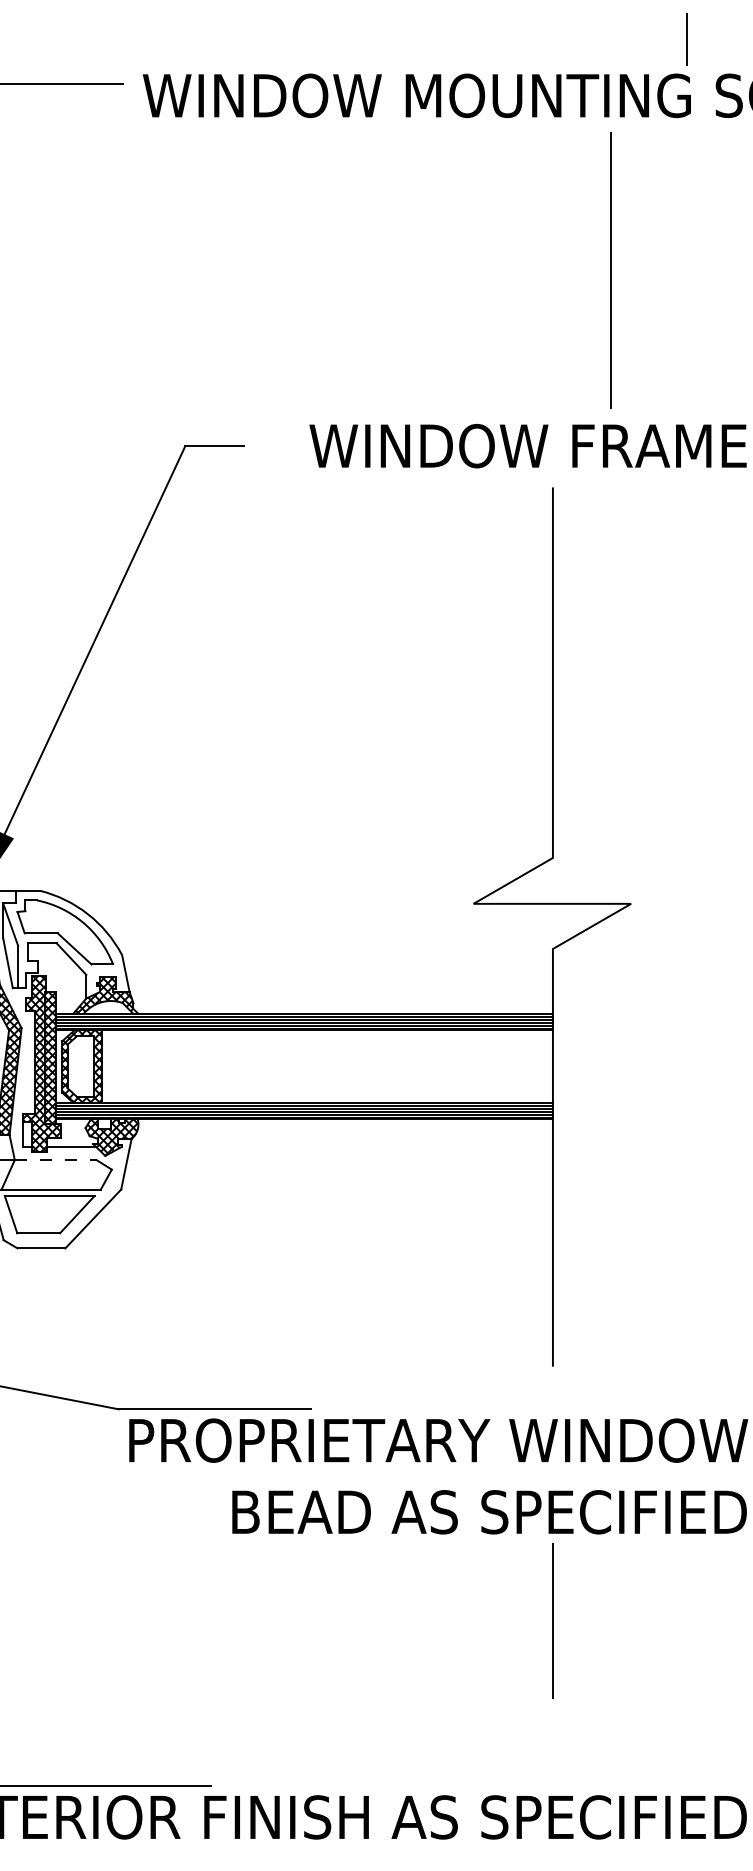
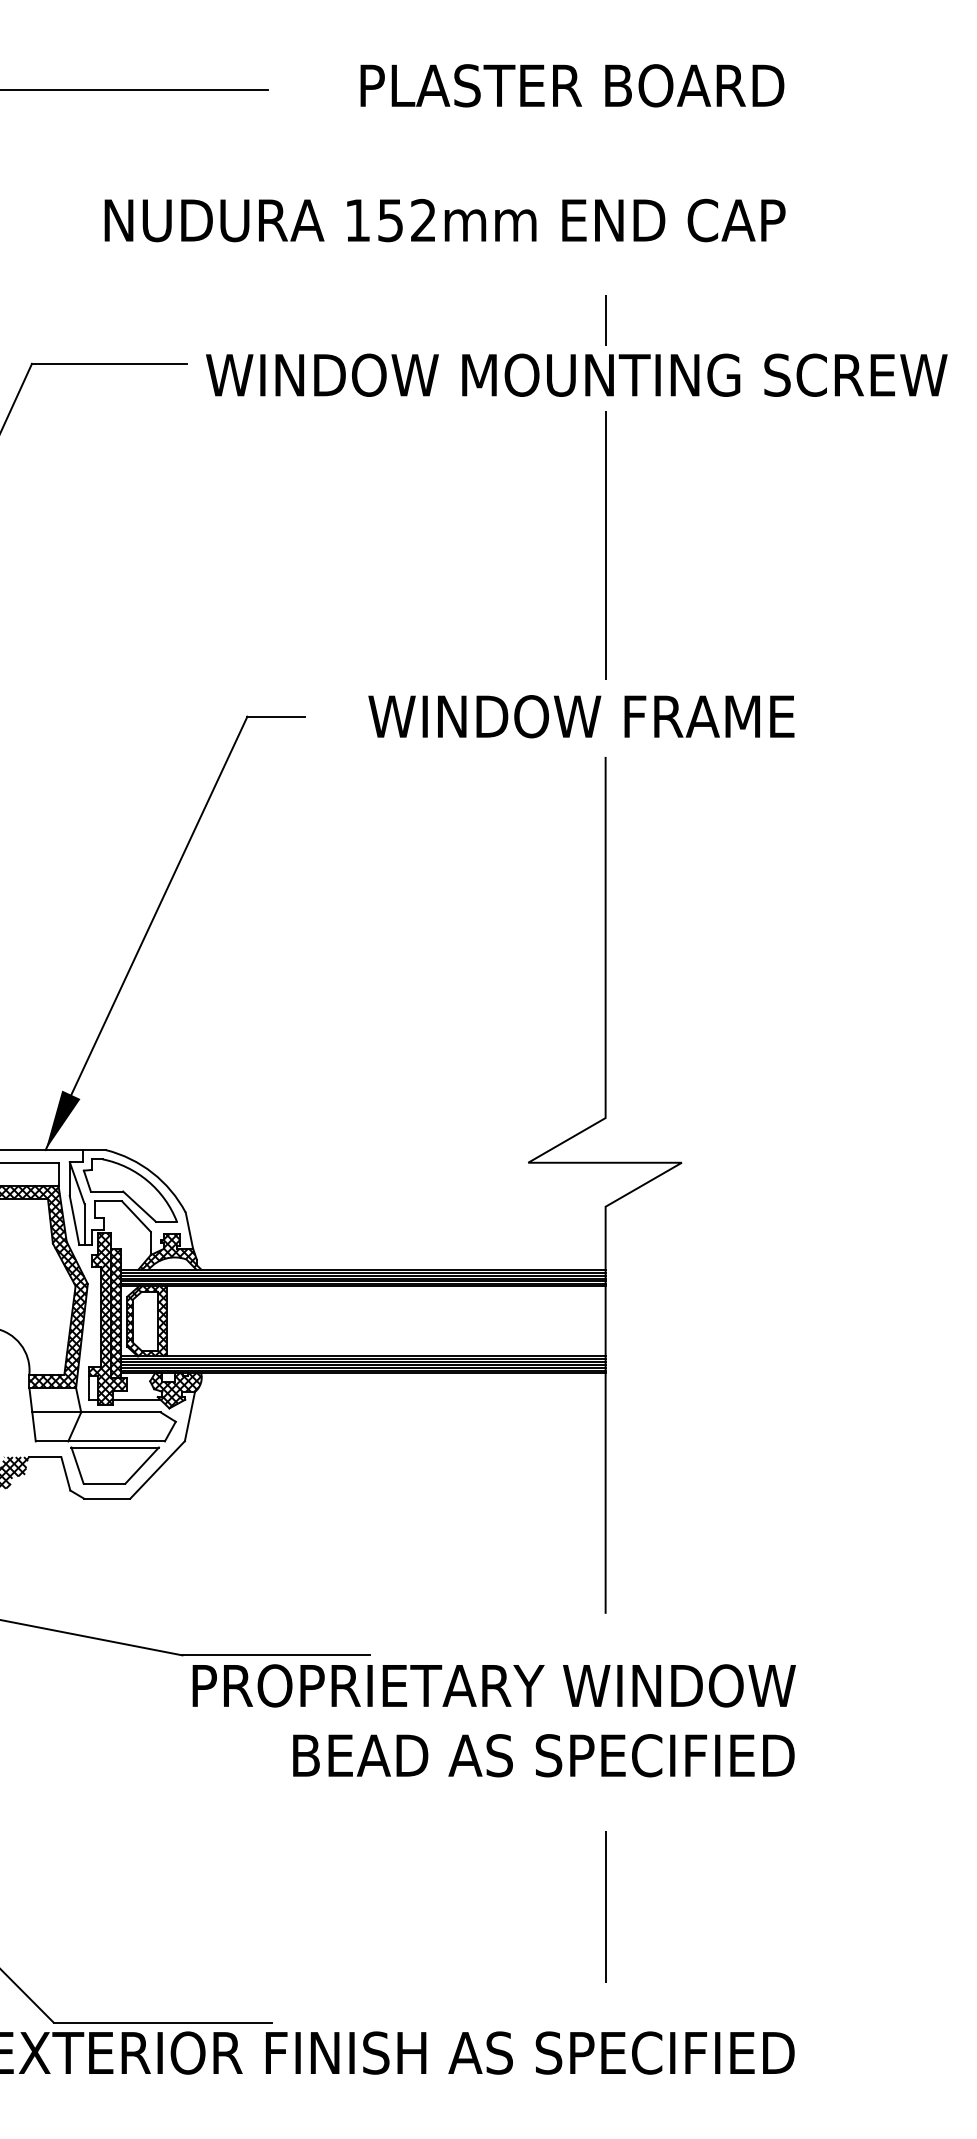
line: (687, 39) -> (605, 320), moved
line: (611, 270) -> (605, 545), moved
line: (56, 1160) -> (121, 1412), dashed -> solid
line: (552, 1620) -> (605, 1906), moved

